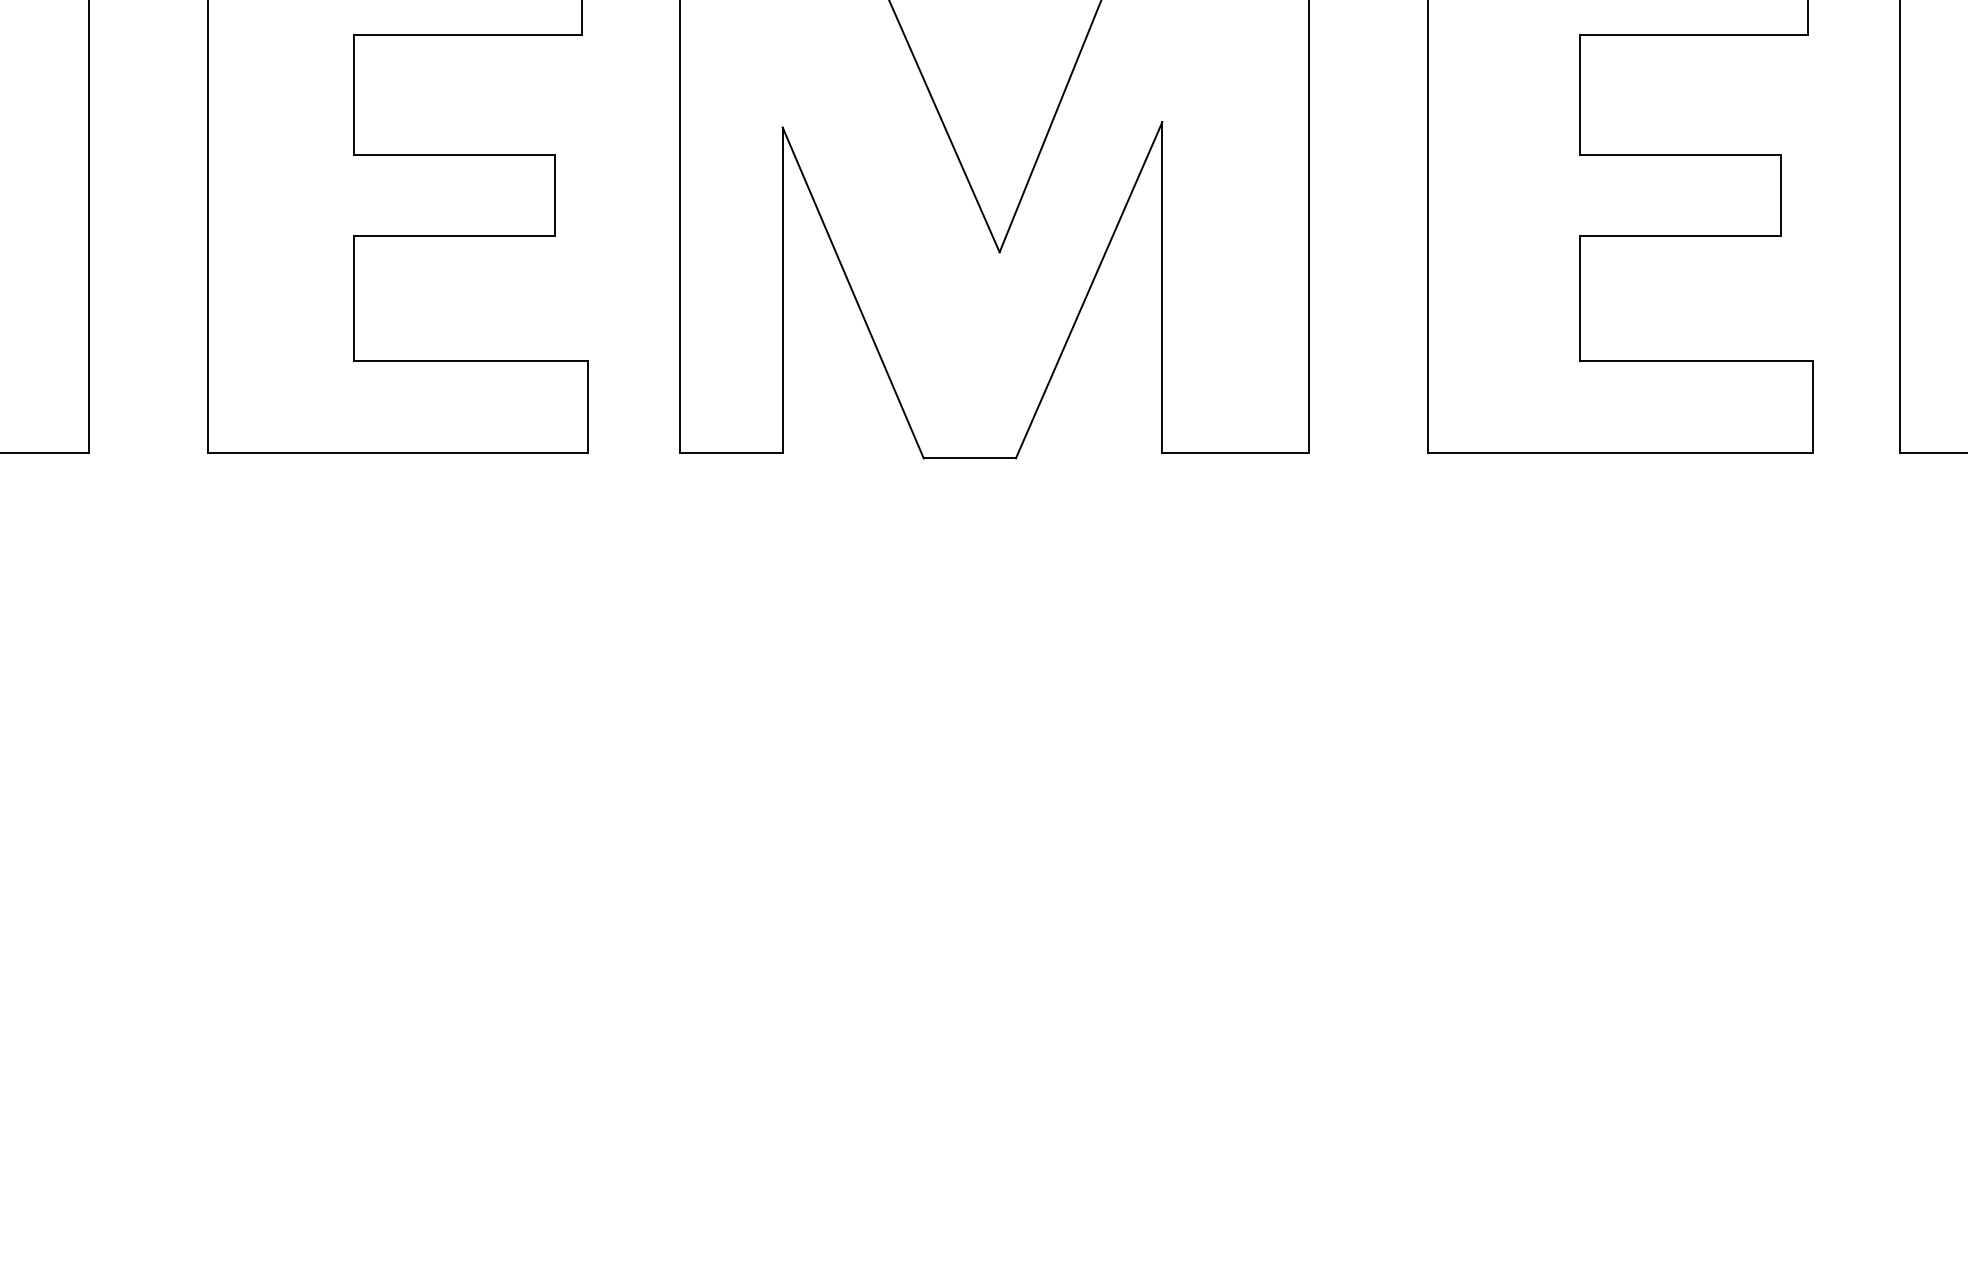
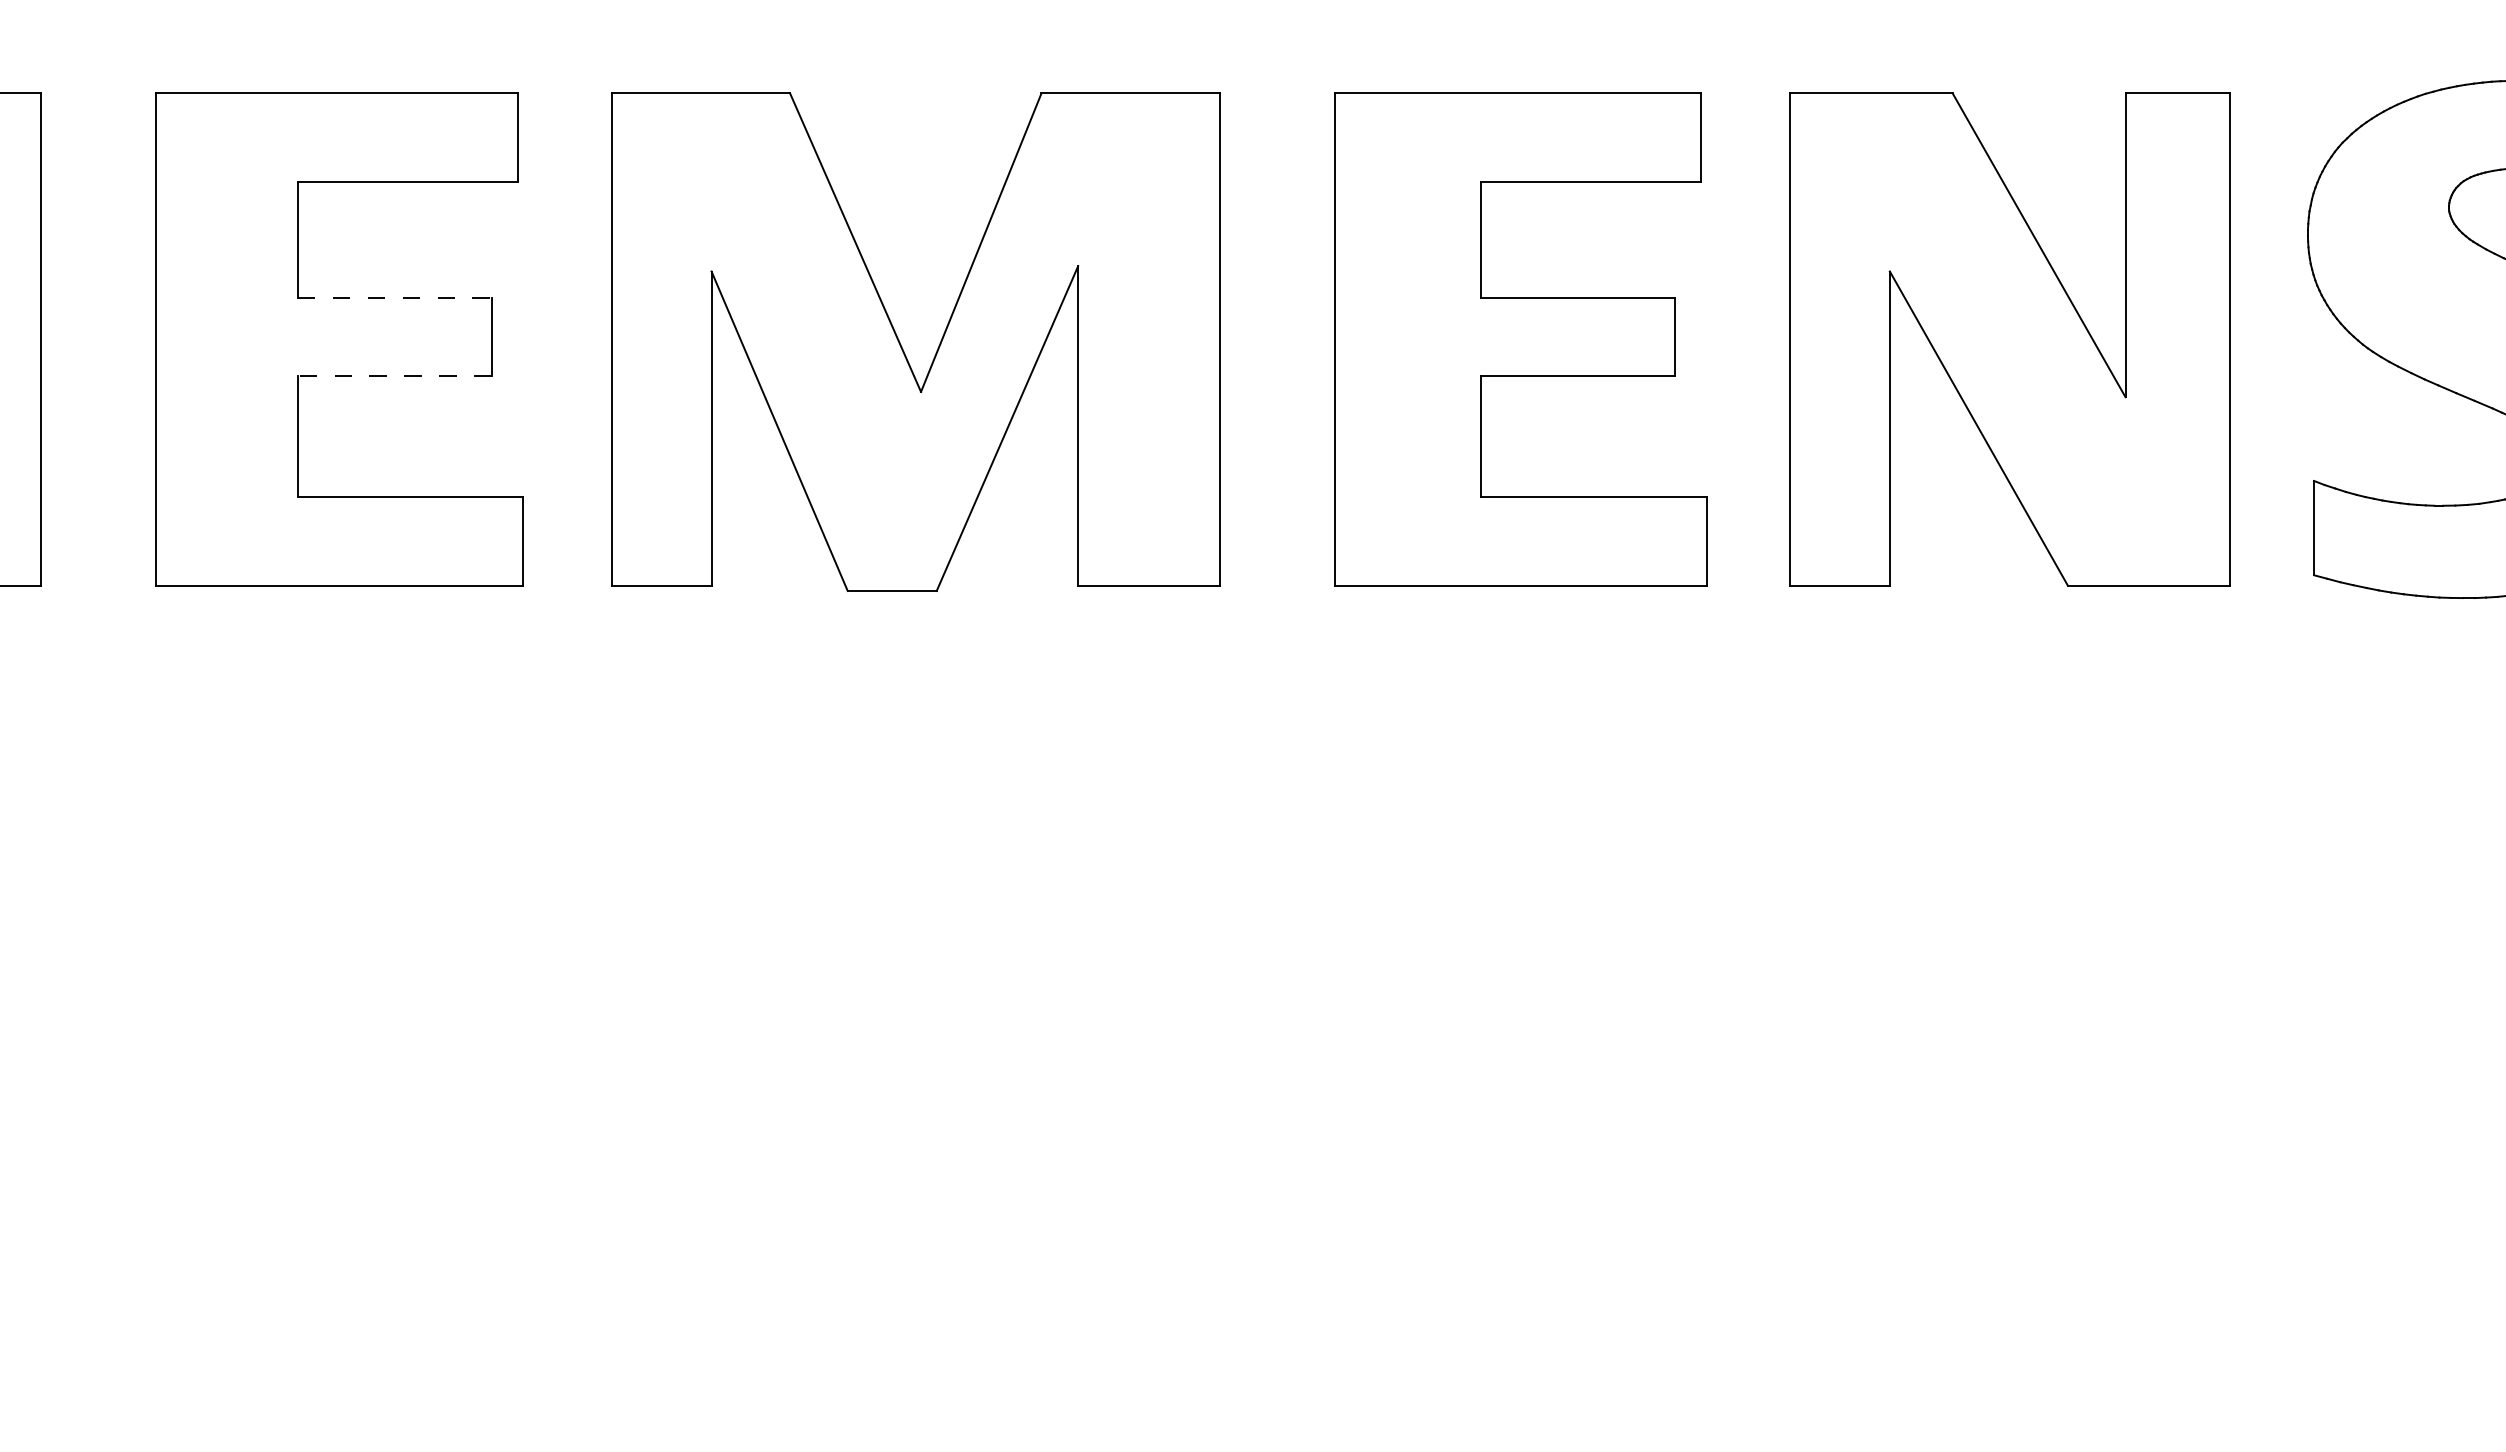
line: (454, 154) -> (394, 297), solid -> dashed
line: (454, 236) -> (394, 376), solid -> dashed

